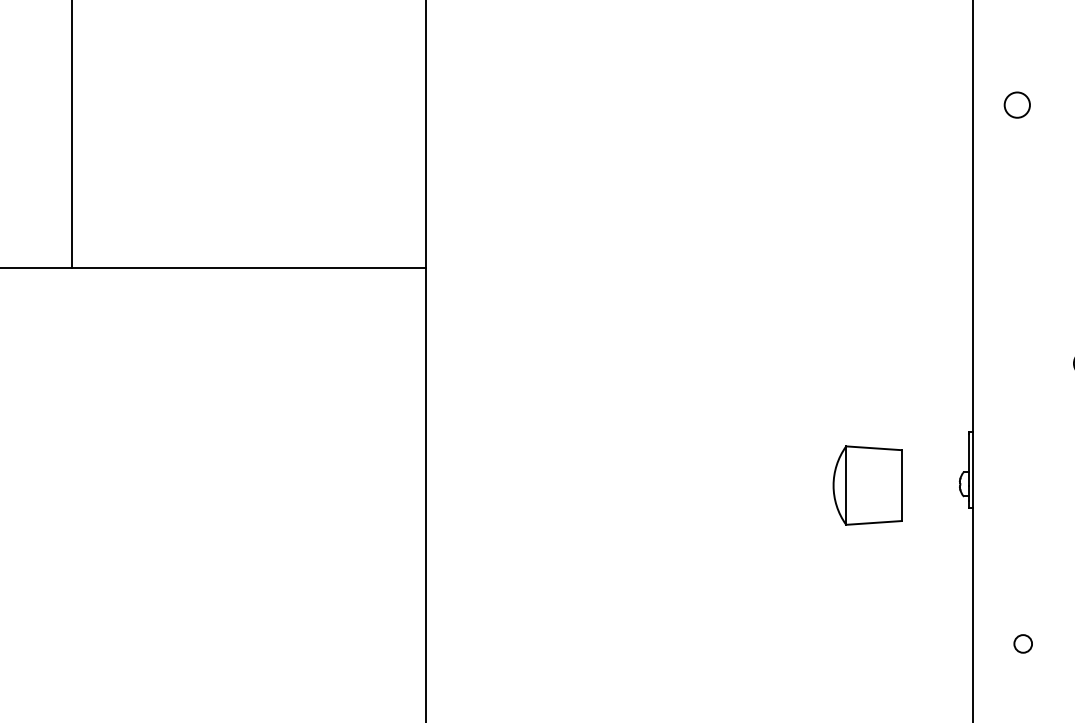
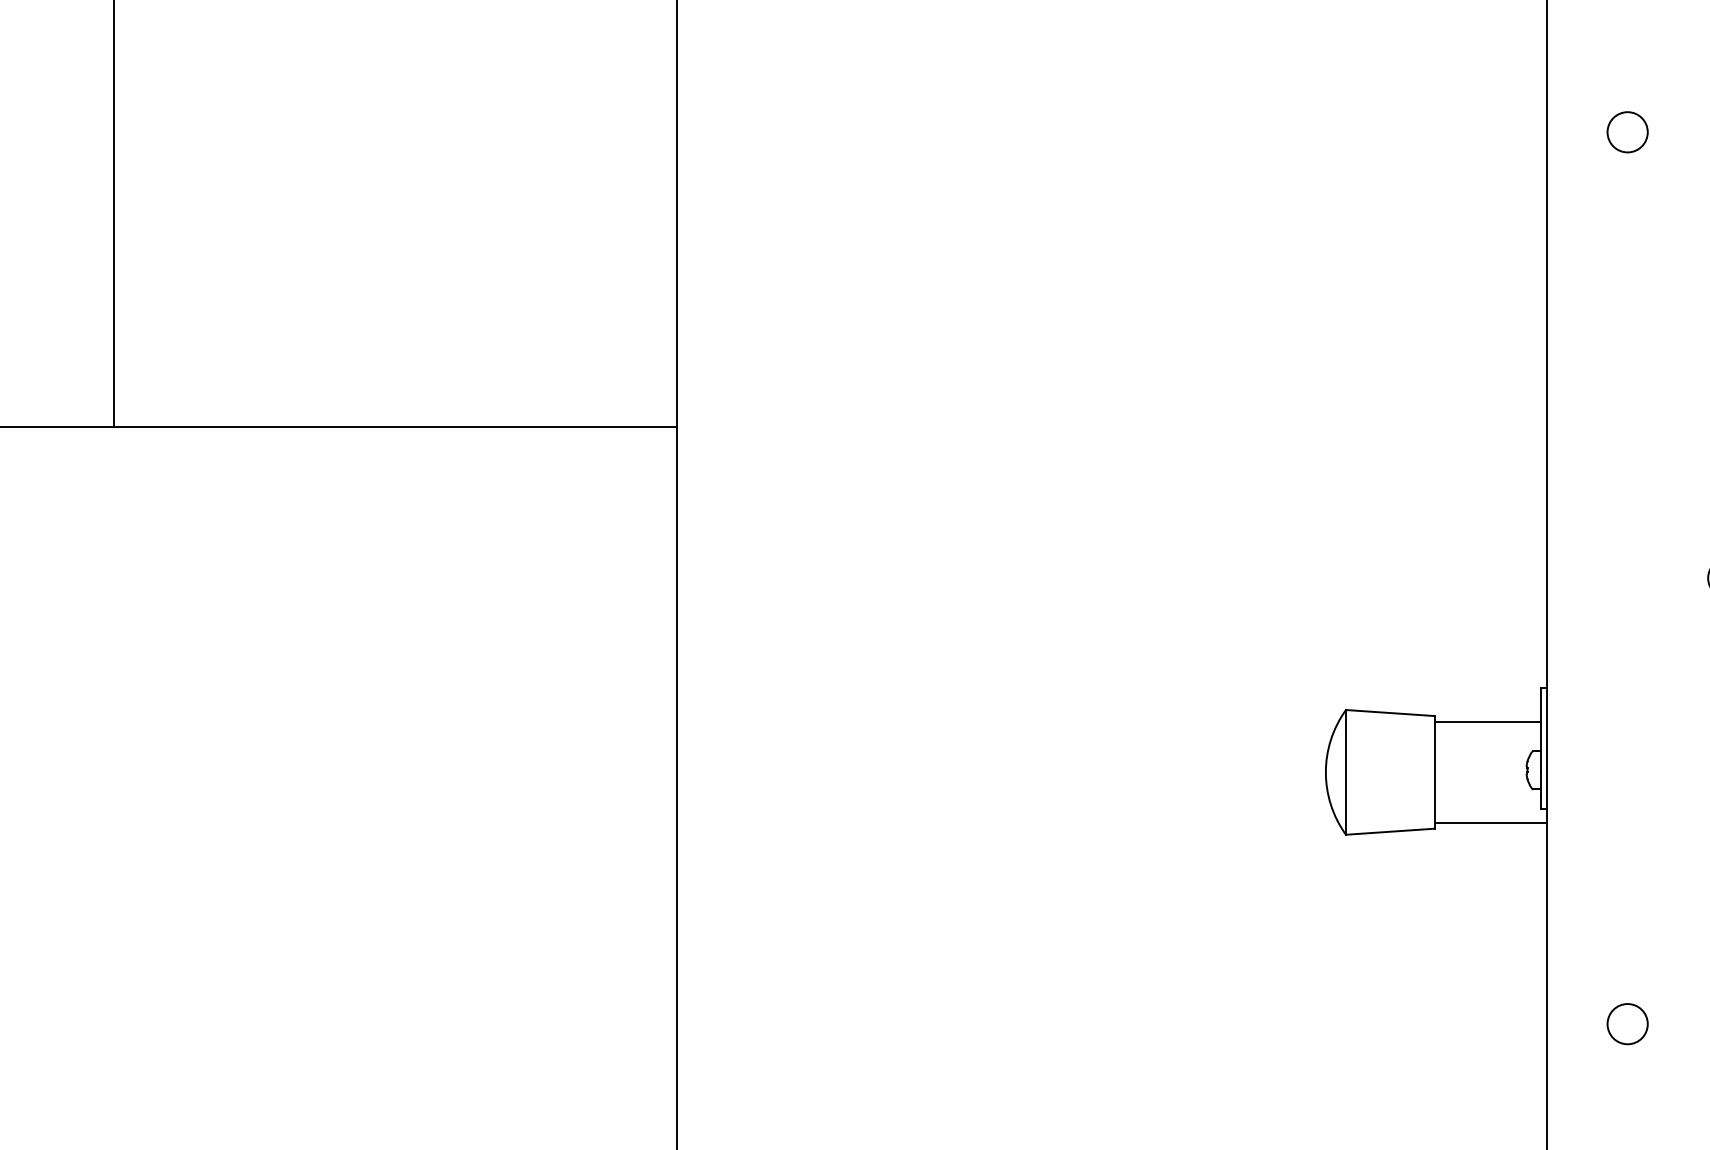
circle: (1016, 104) -> (1626, 131), moved
line: (934, 453) -> (1486, 721), added
line: (936, 517) -> (1489, 823), added
circle: (1022, 643) -> (1626, 1023), size x1.43

